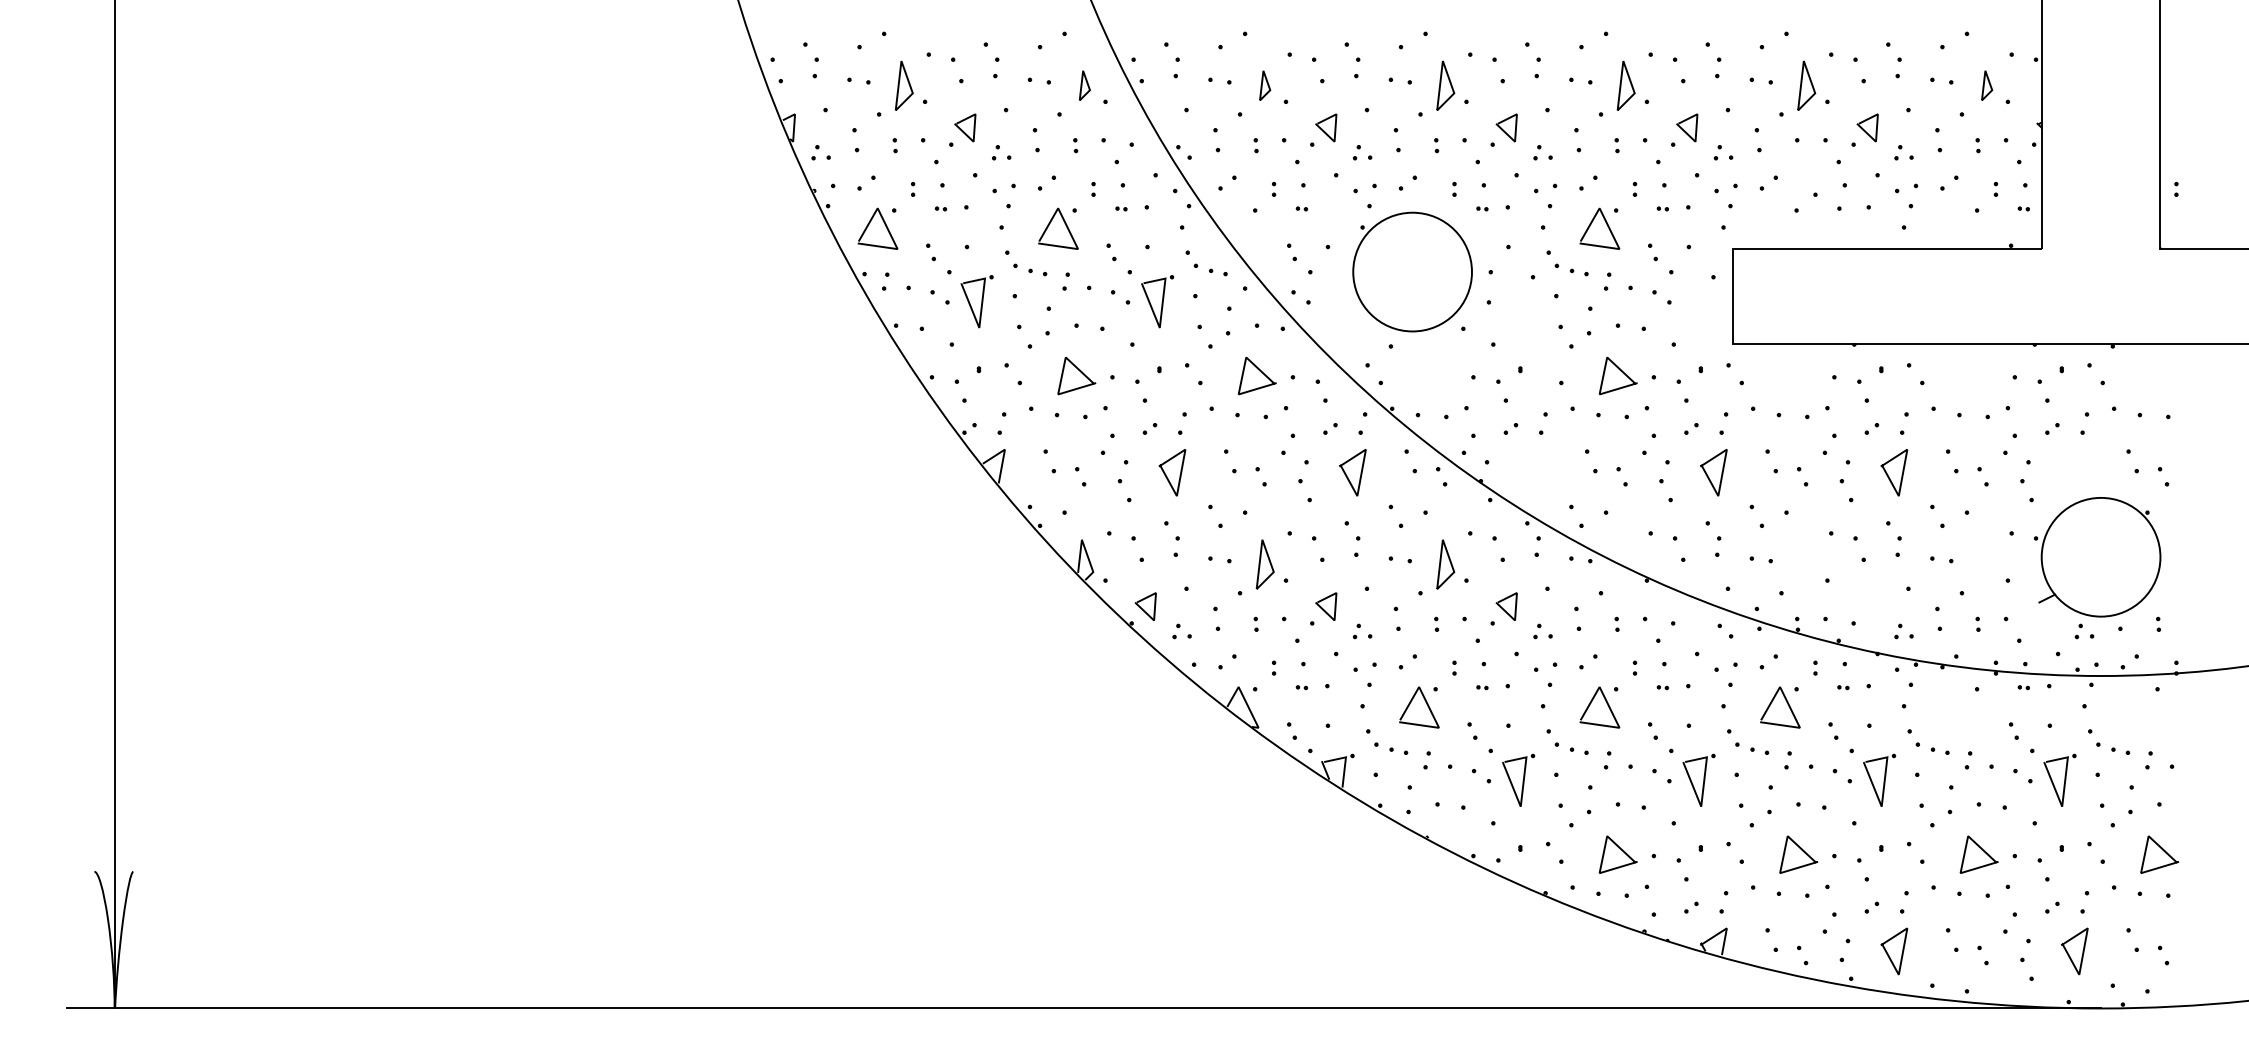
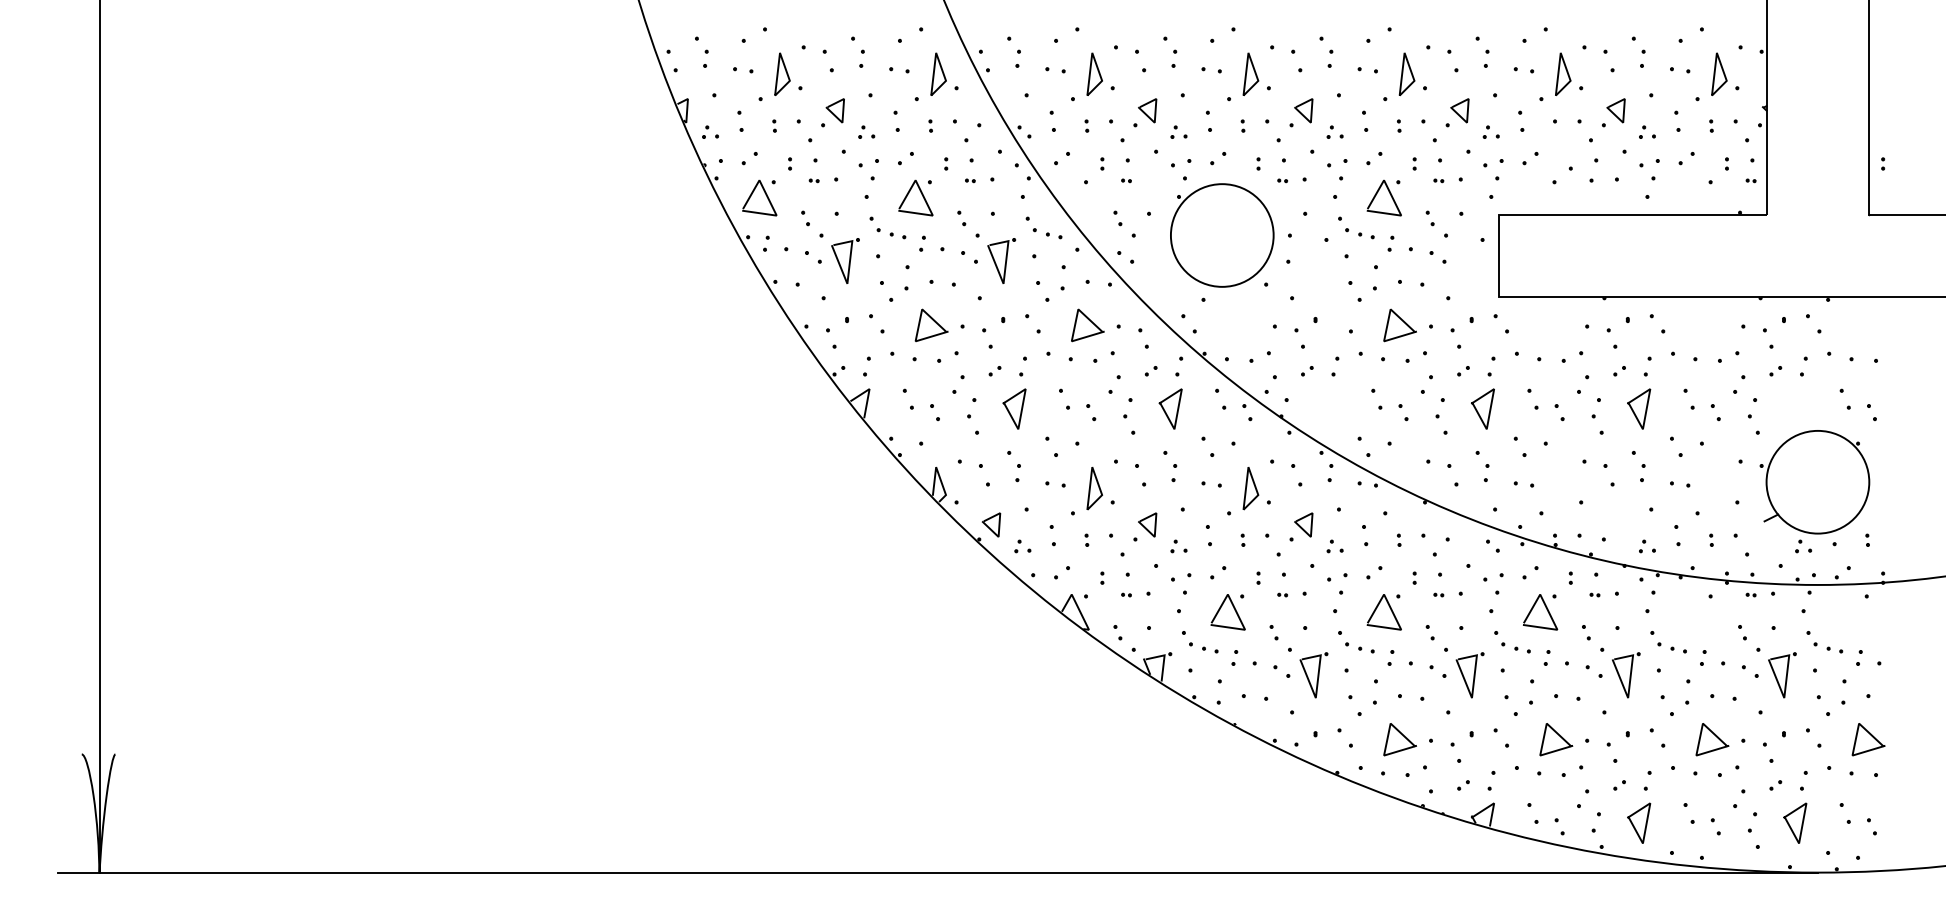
part: (1084, 85) -> (938, 74), size x1.67
part: (1264, 85) -> (1094, 74), size x1.67
part: (1986, 85) -> (1718, 74), size x1.67

